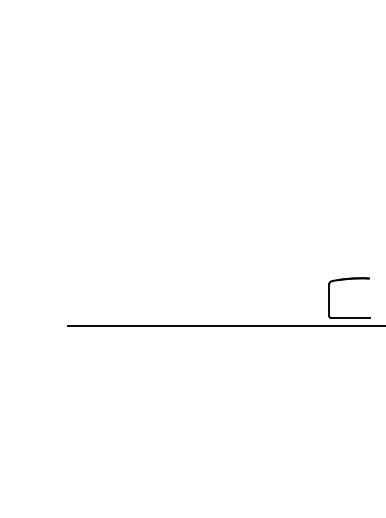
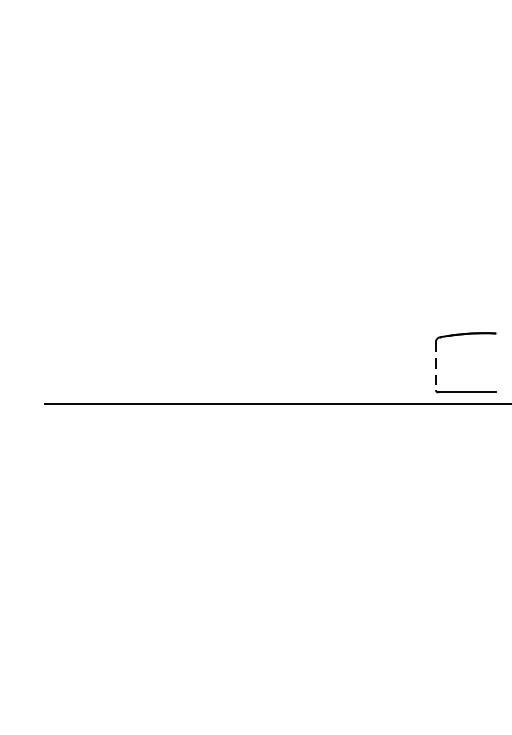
line: (329, 300) -> (436, 366), solid -> dashed

